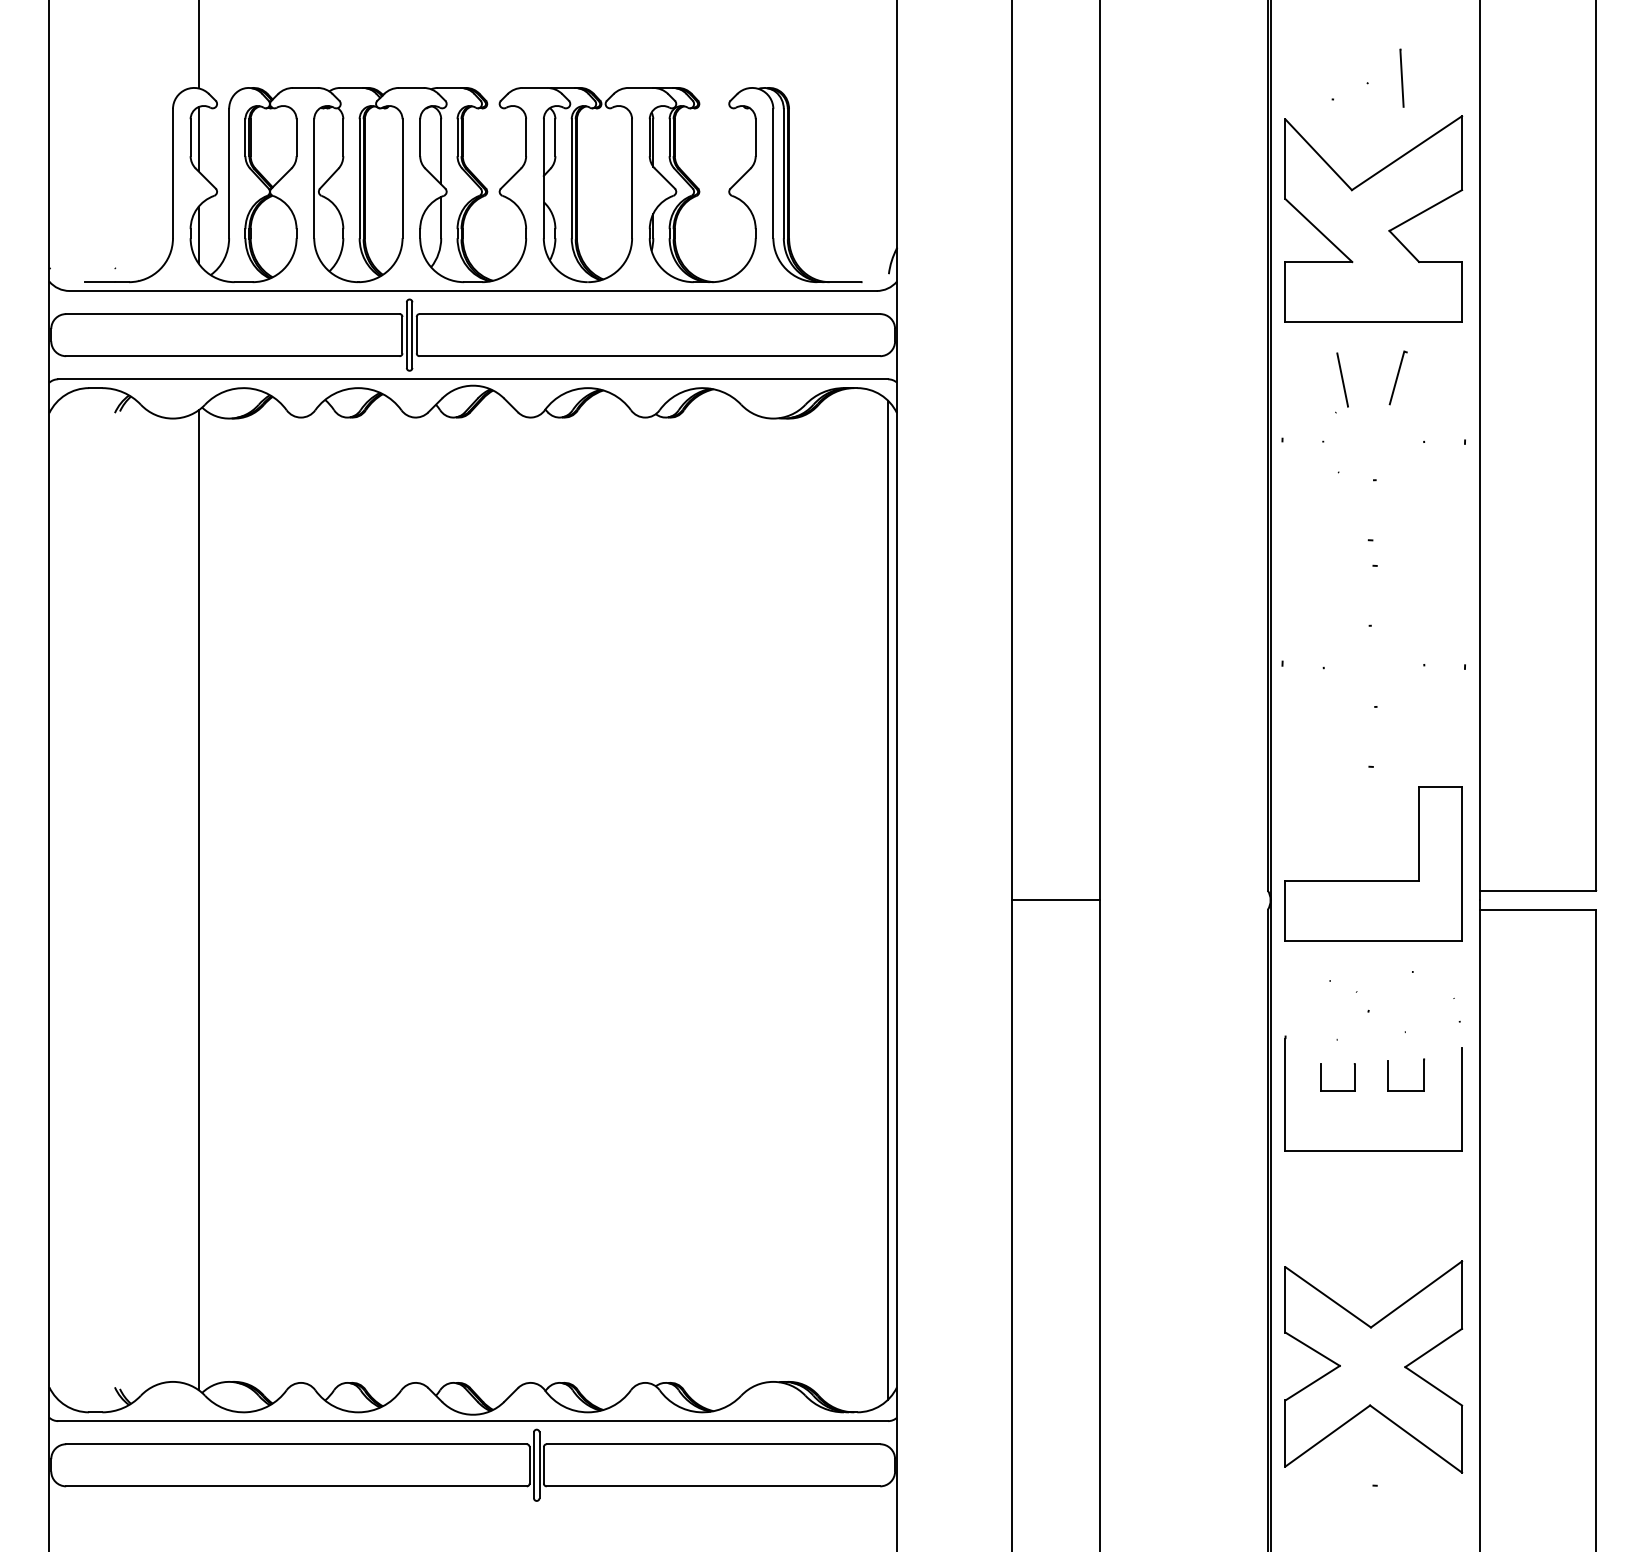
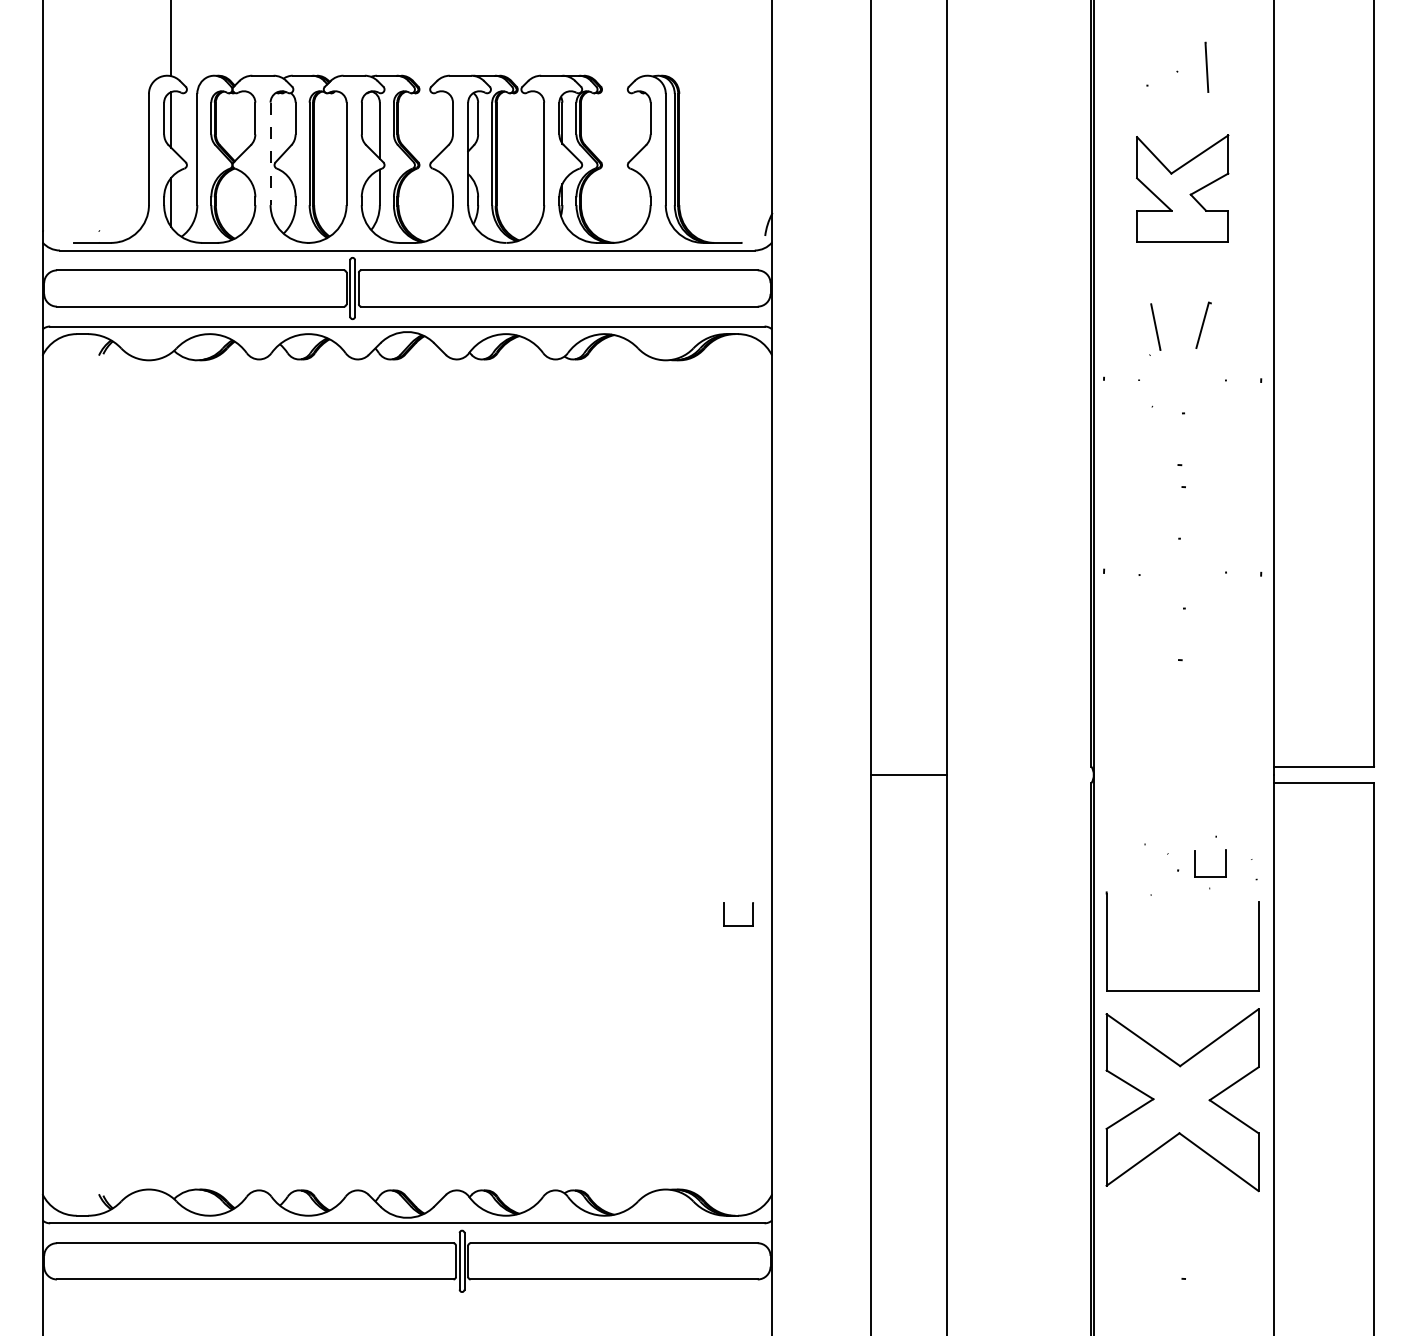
line: (314, 179) -> (270, 154), solid -> dashed
part: (1373, 218) -> (1182, 188), size x0.6
part: (1373, 880) -> (1182, 757), removed
line: (888, 899) -> (764, 774), removed
line: (198, 900) -> (170, 775), removed
part: (1337, 1090) -> (738, 925), moved
part: (1406, 1090) -> (1210, 876), moved
part: (1373, 1366) -> (1182, 1099), moved

